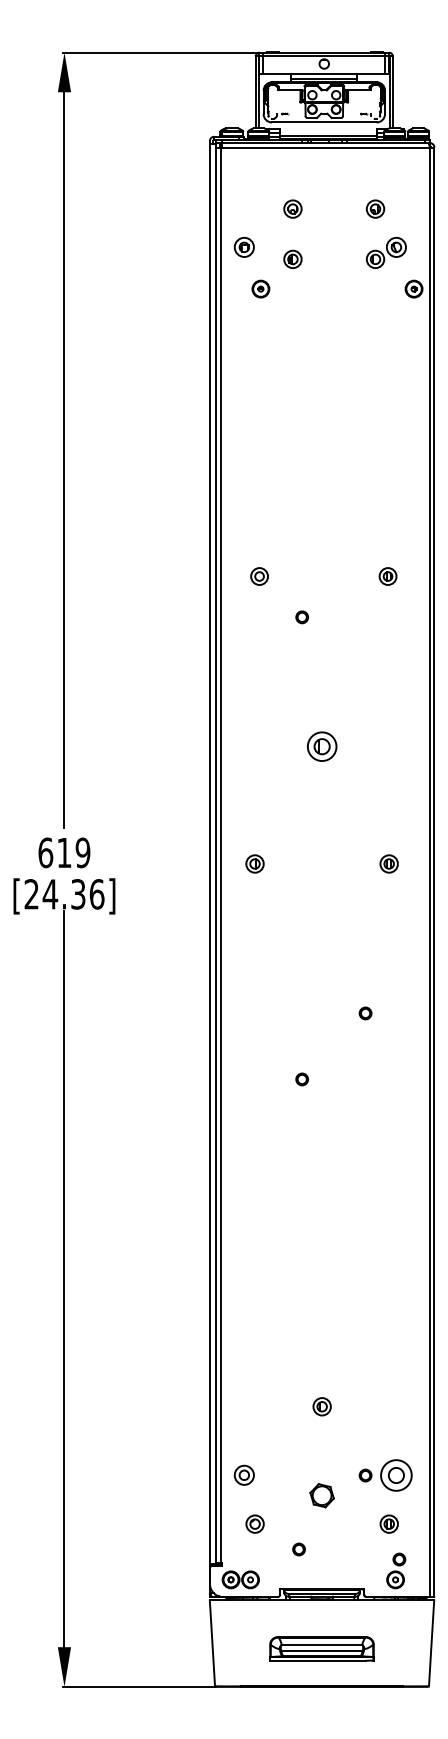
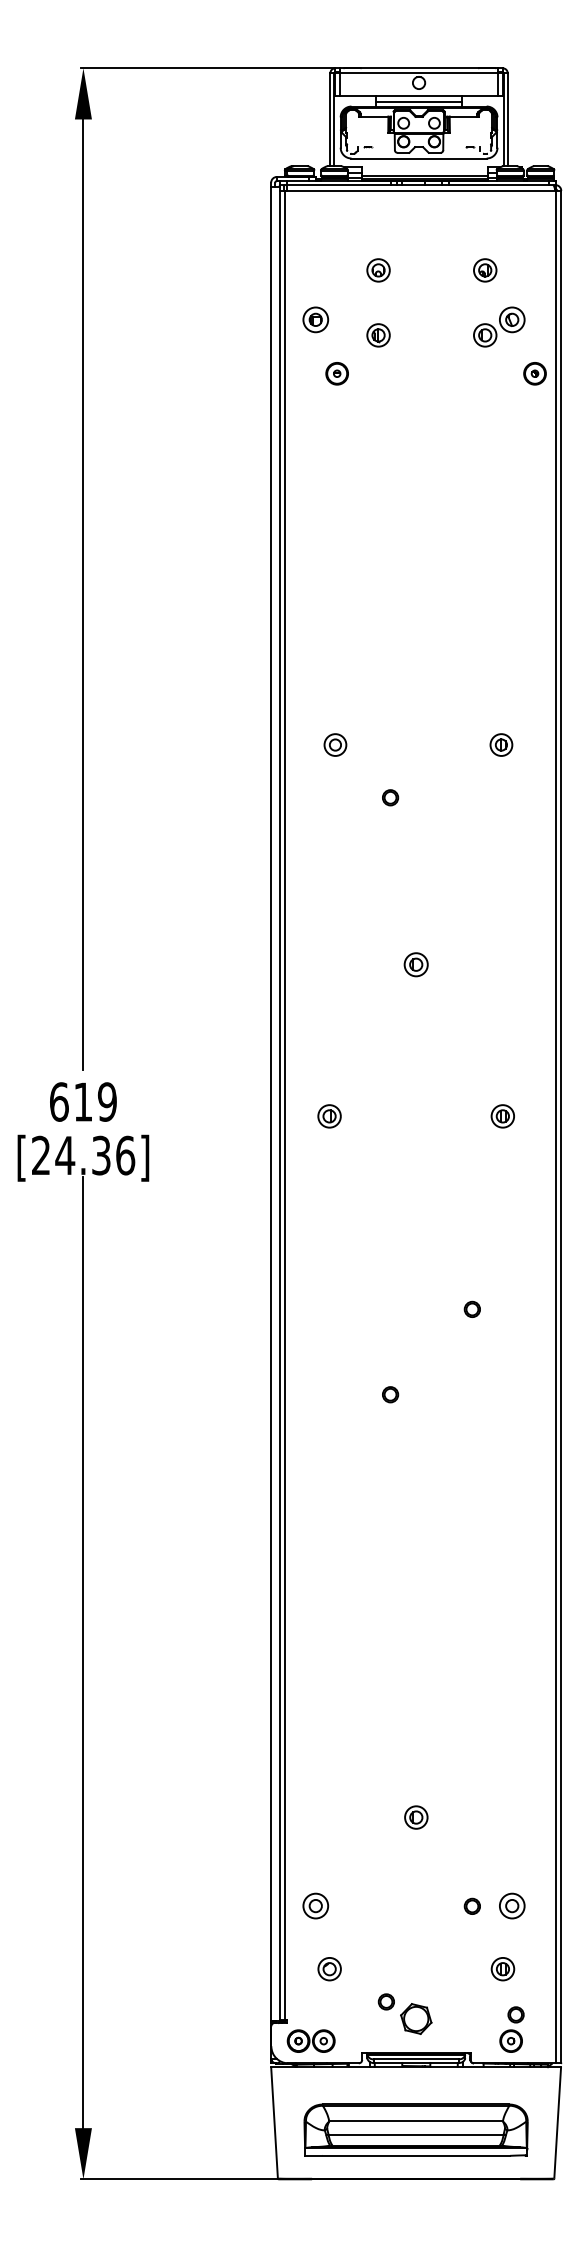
part: (321, 746) -> (415, 964), size x0.62
part: (396, 1474) -> (512, 1905), size x0.62
part: (321, 1495) -> (415, 2018), moved
part: (321, 1648) -> (415, 2129), size x1.67

